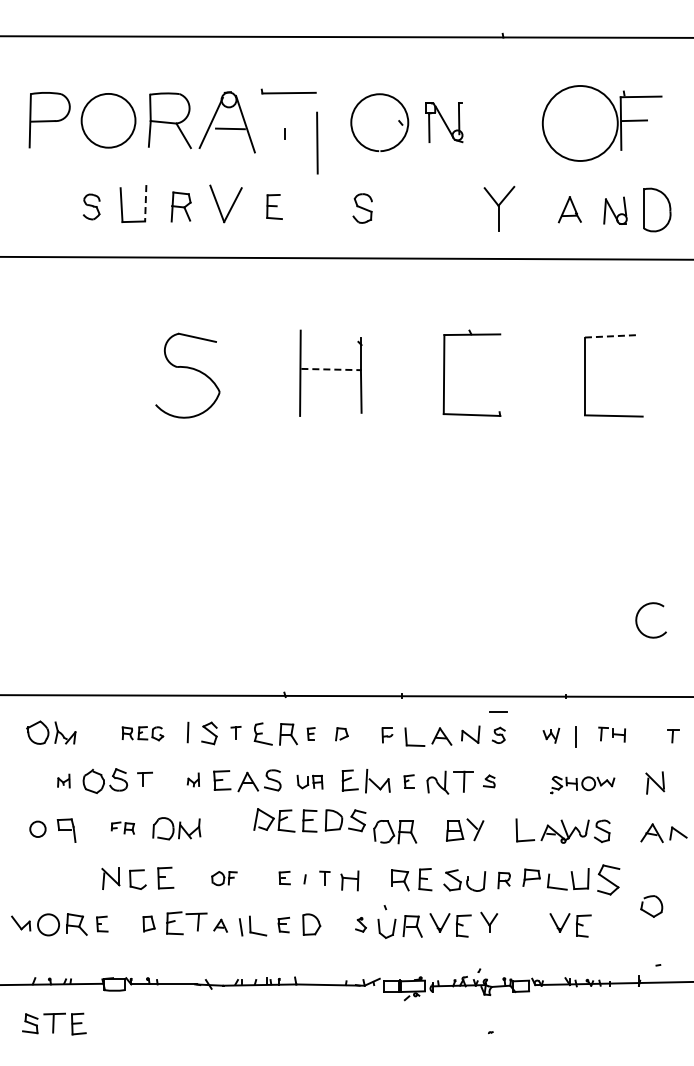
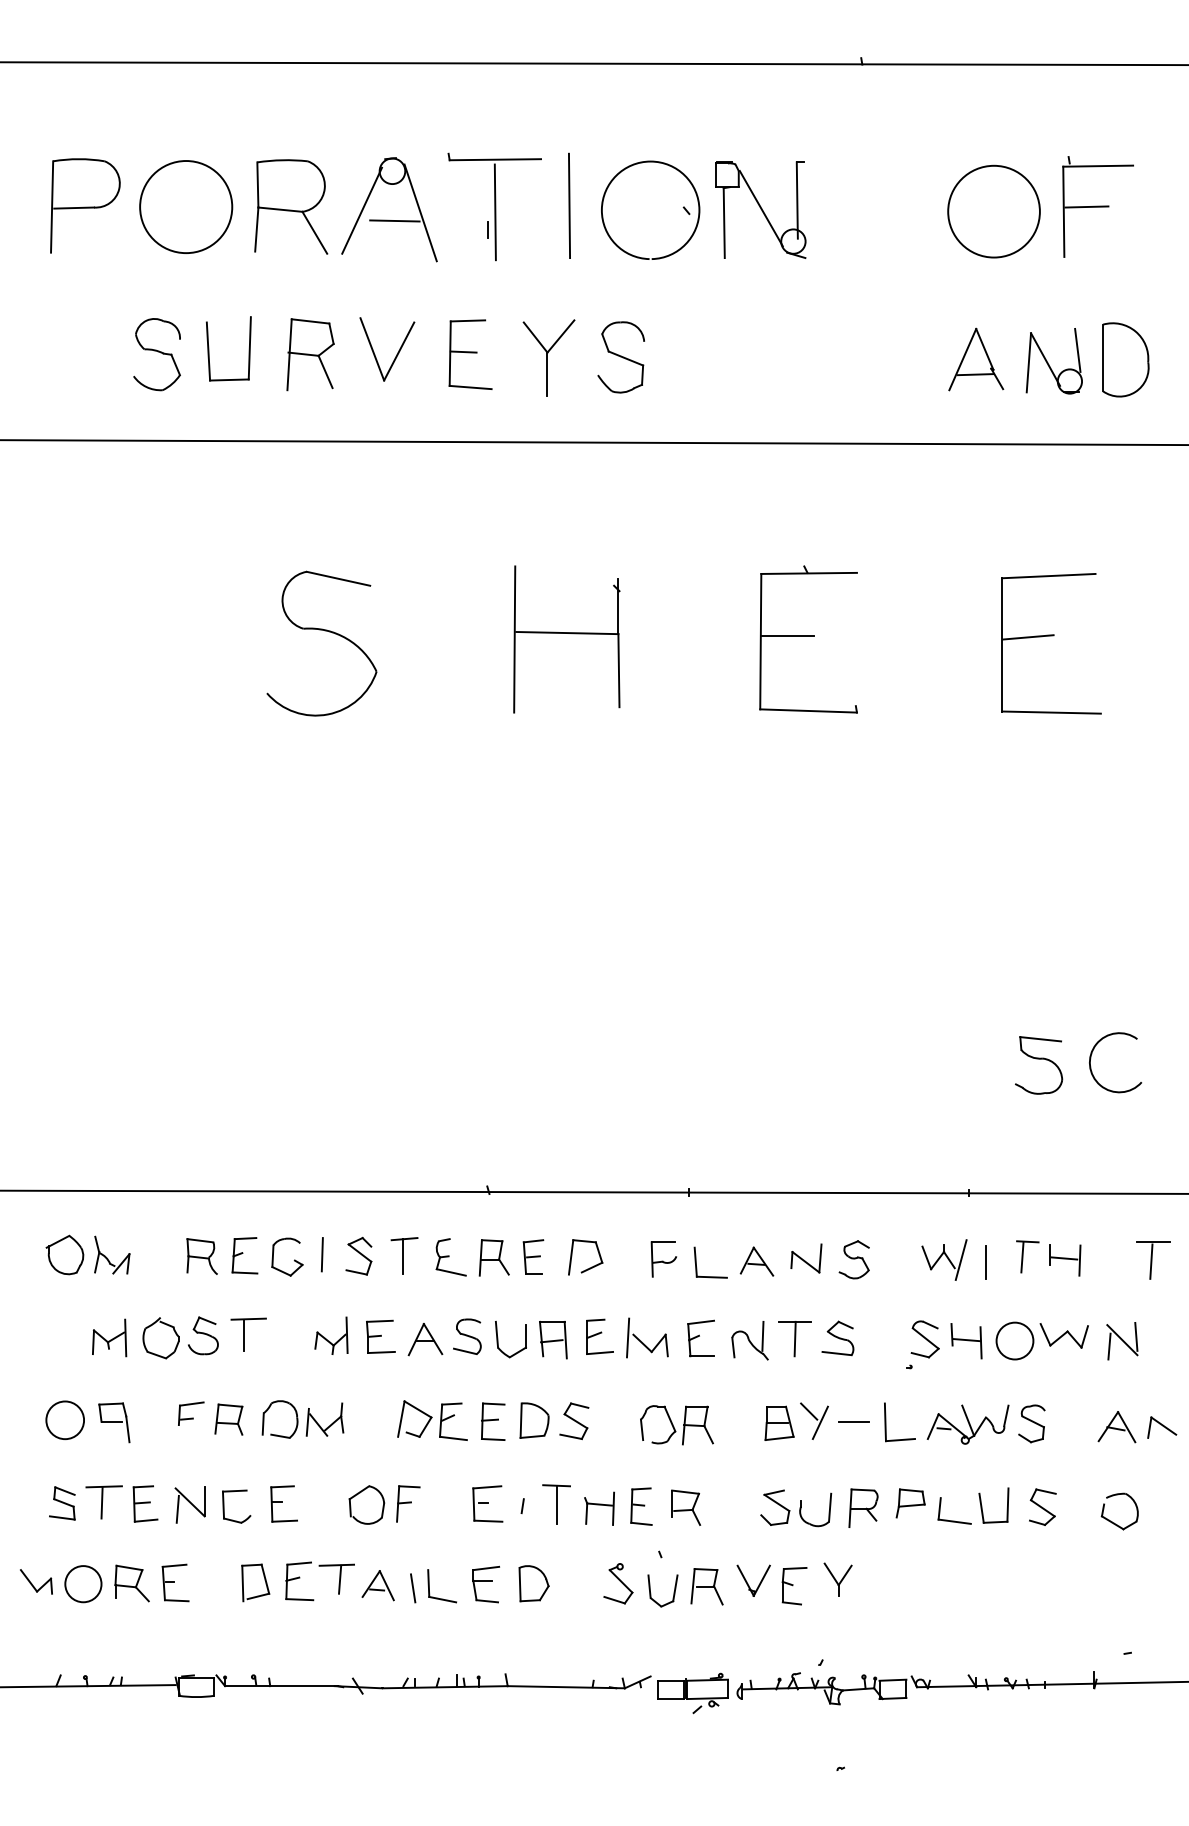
part: (444, 122) -> (761, 209), size x1.43
line: (288, 123) -> (494, 211), added
circle: (580, 123) -> (994, 211), size x0.71
line: (317, 142) -> (569, 204), moved
line: (145, 203) -> (249, 348), dashed -> solid
part: (91, 206) -> (156, 353), size x1.67
part: (180, 206) -> (309, 353), size x1.43
part: (274, 206) -> (470, 353), size x1.67
part: (362, 208) -> (621, 357), size x1.43
part: (499, 208) -> (549, 357), moved
part: (569, 209) -> (975, 358), size x1.43
part: (615, 210) -> (1054, 360), size x1.43
line: (612, 336) -> (1049, 576), dashed -> solid
line: (331, 369) -> (567, 632), dashed -> solid
line: (460, 371) -> (788, 636), added
line: (600, 371) -> (1028, 636), added
part: (606, 621) -> (1038, 1064), added
line: (498, 711) -> (853, 1420), moved
part: (235, 732) -> (403, 1254), size x1.67
part: (142, 733) -> (244, 1256), size x1.67
part: (310, 733) -> (531, 1256), size x1.67
part: (341, 734) -> (585, 1258), size x1.67
part: (611, 734) -> (1047, 1258), size x1.43
part: (387, 735) -> (663, 1259), size x1.43
part: (498, 735) -> (853, 1259), size x1.43
part: (551, 735) -> (944, 1259), size x1.67
part: (673, 735) -> (1153, 1259), size x1.67
part: (144, 779) -> (247, 1335), size x1.43
part: (193, 779) -> (331, 1335), size x1.67
part: (63, 780) -> (108, 1336), size x1.67
part: (309, 781) -> (530, 1338), size x1.67
part: (408, 781) -> (699, 1338), size x1.67
part: (489, 781) -> (838, 1338), size x1.67
part: (582, 784) -> (997, 1343), size x1.67
part: (309, 820) -> (492, 1420), moved
part: (122, 827) -> (210, 1417), size x1.67
circle: (37, 829) -> (64, 1420), size x1.43
part: (284, 877) -> (487, 1502), size x1.67
part: (224, 878) -> (384, 1504), size x1.67
part: (324, 878) -> (555, 1504), size x1.67
part: (425, 879) -> (641, 1506), moved
part: (608, 879) -> (1042, 1506), size x0.71
part: (504, 880) -> (864, 1508), size x1.43
part: (647, 911) -> (1112, 1520), moved
part: (101, 923) -> (174, 1581), size x1.43
part: (148, 923) -> (254, 1581), size x1.43
part: (283, 924) -> (485, 1583), size x1.43
part: (360, 924) -> (617, 1583), size x1.67
part: (220, 925) -> (377, 1585), size x1.43
part: (570, 925) -> (977, 1585), removed
part: (54, 1023) -> (103, 1502), moved

